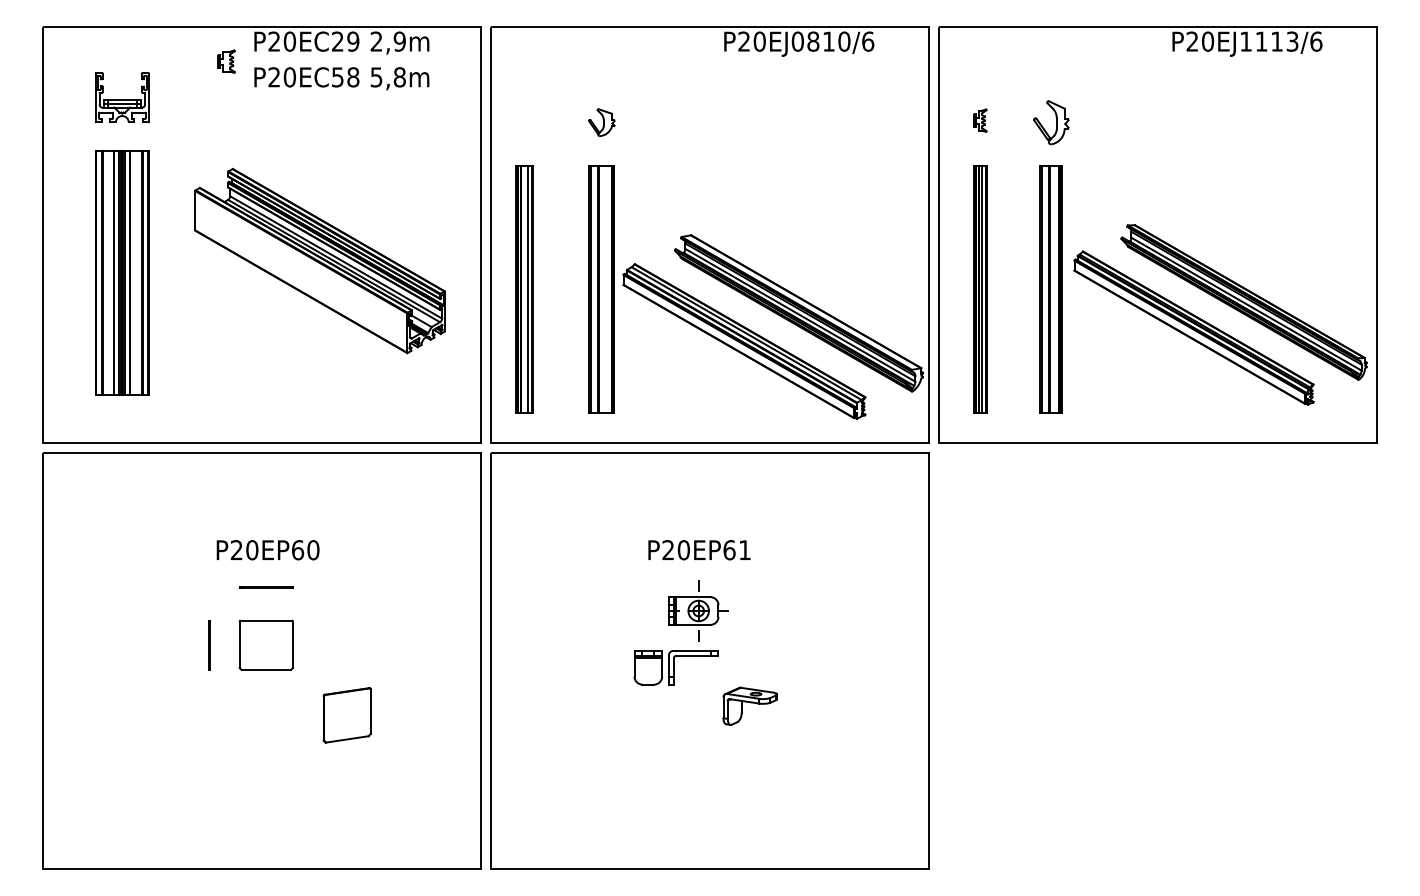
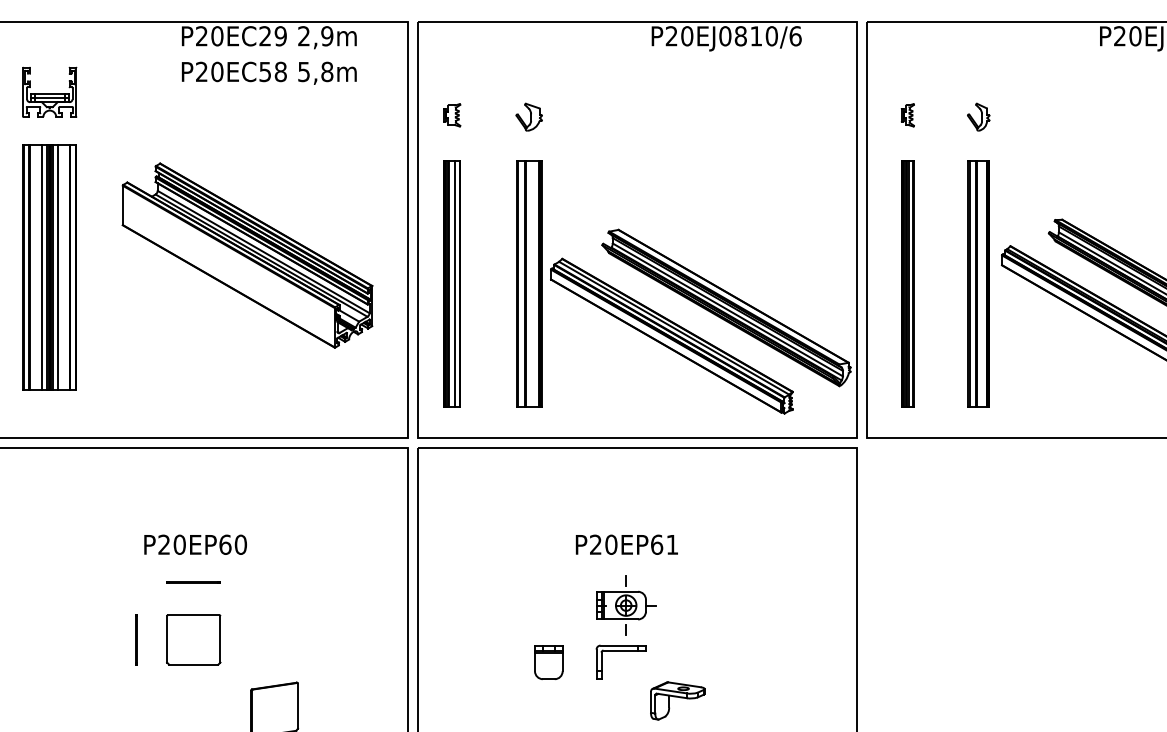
part: (226, 61) -> (451, 115), moved
part: (1050, 122) -> (977, 117), size x0.62
part: (647, 667) -> (547, 662), moved

